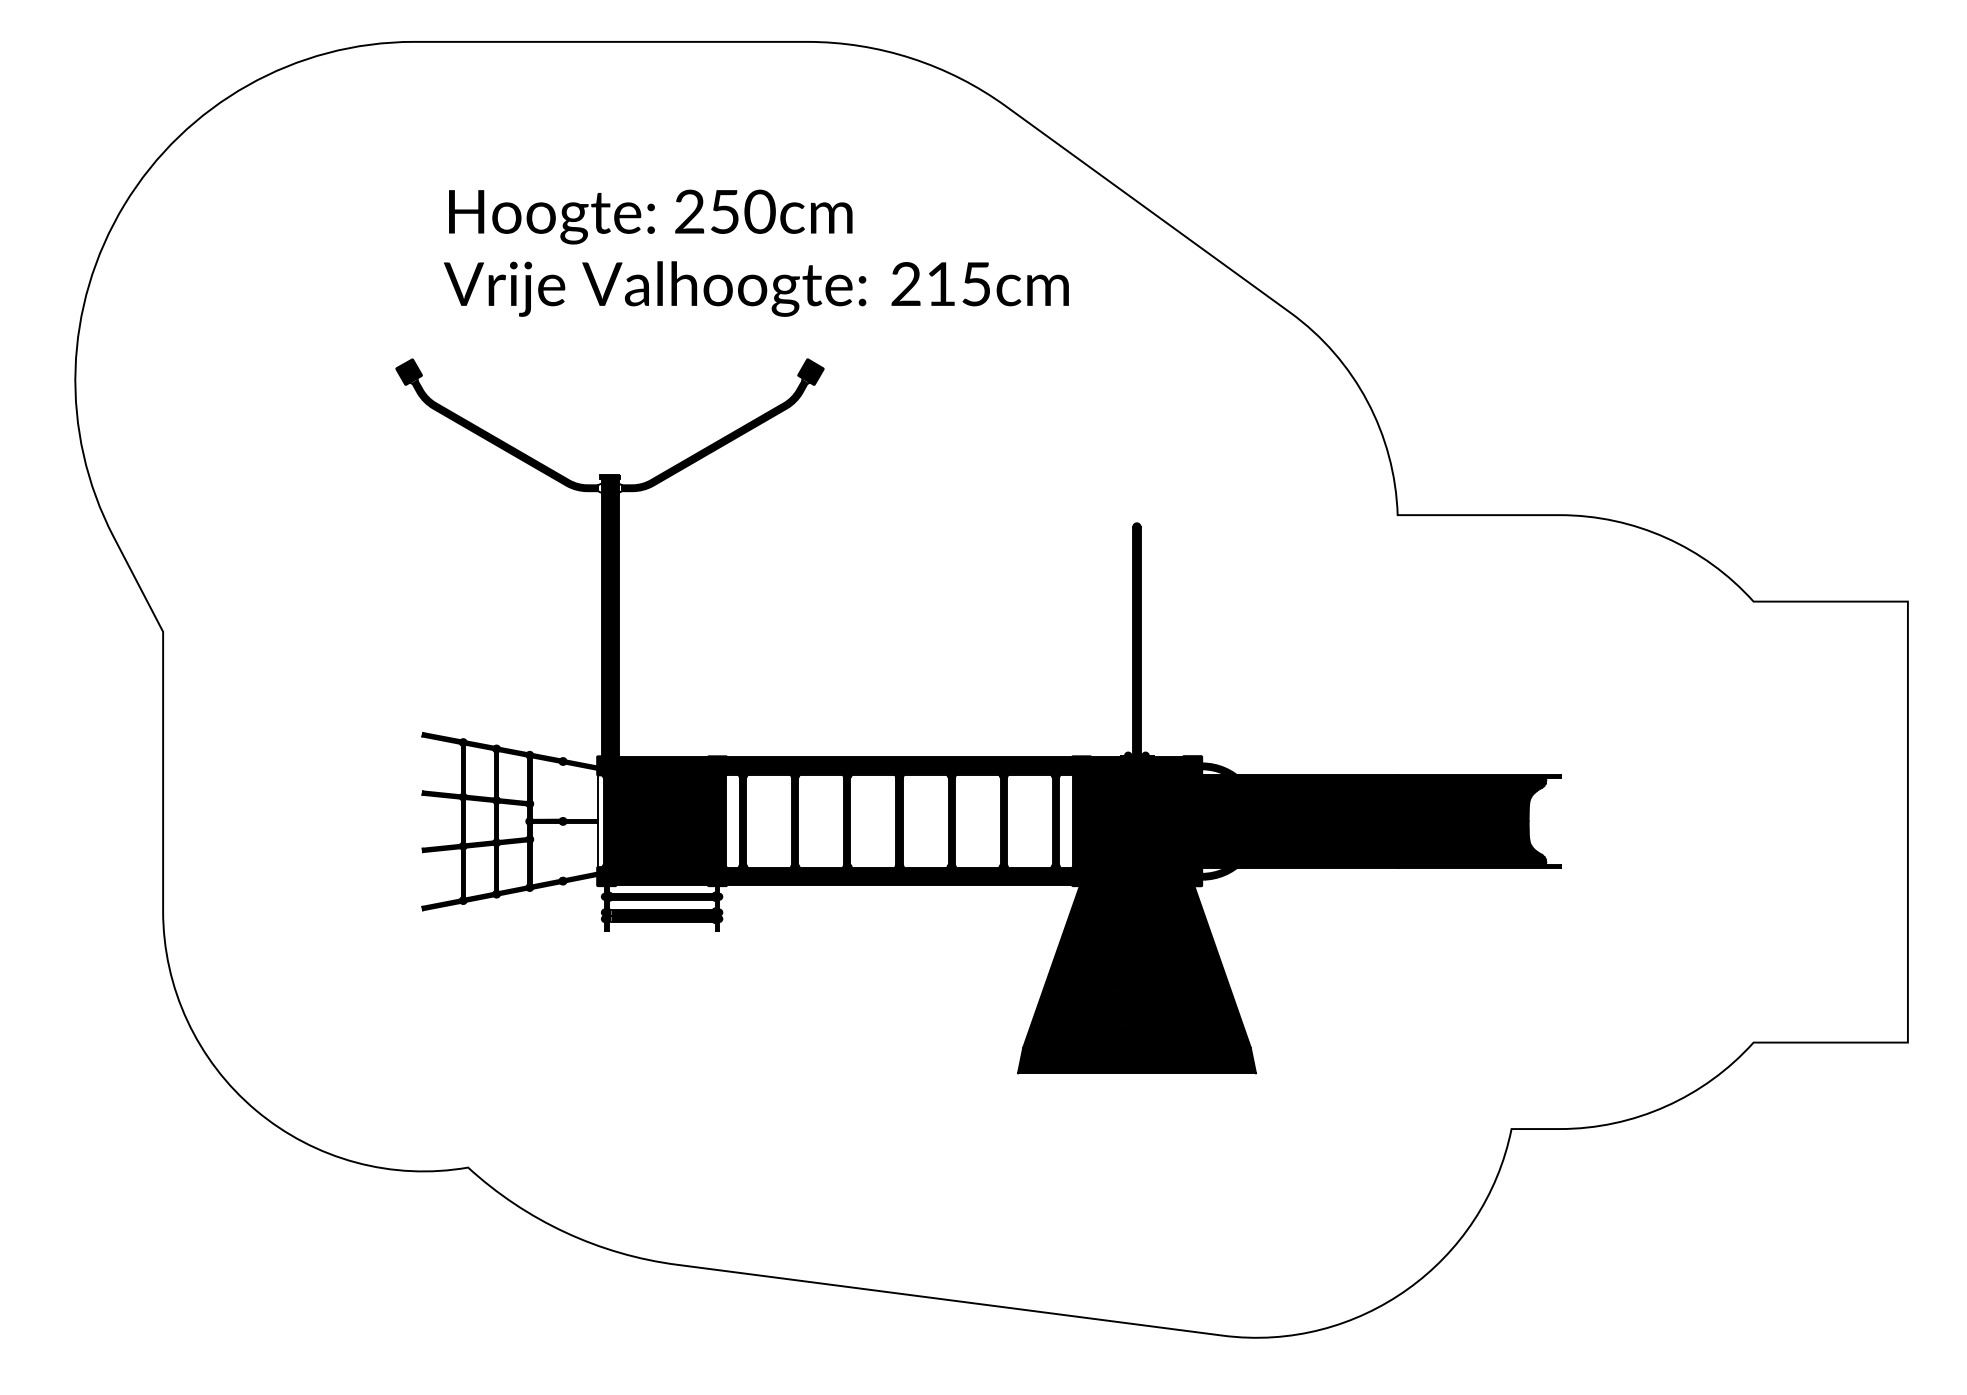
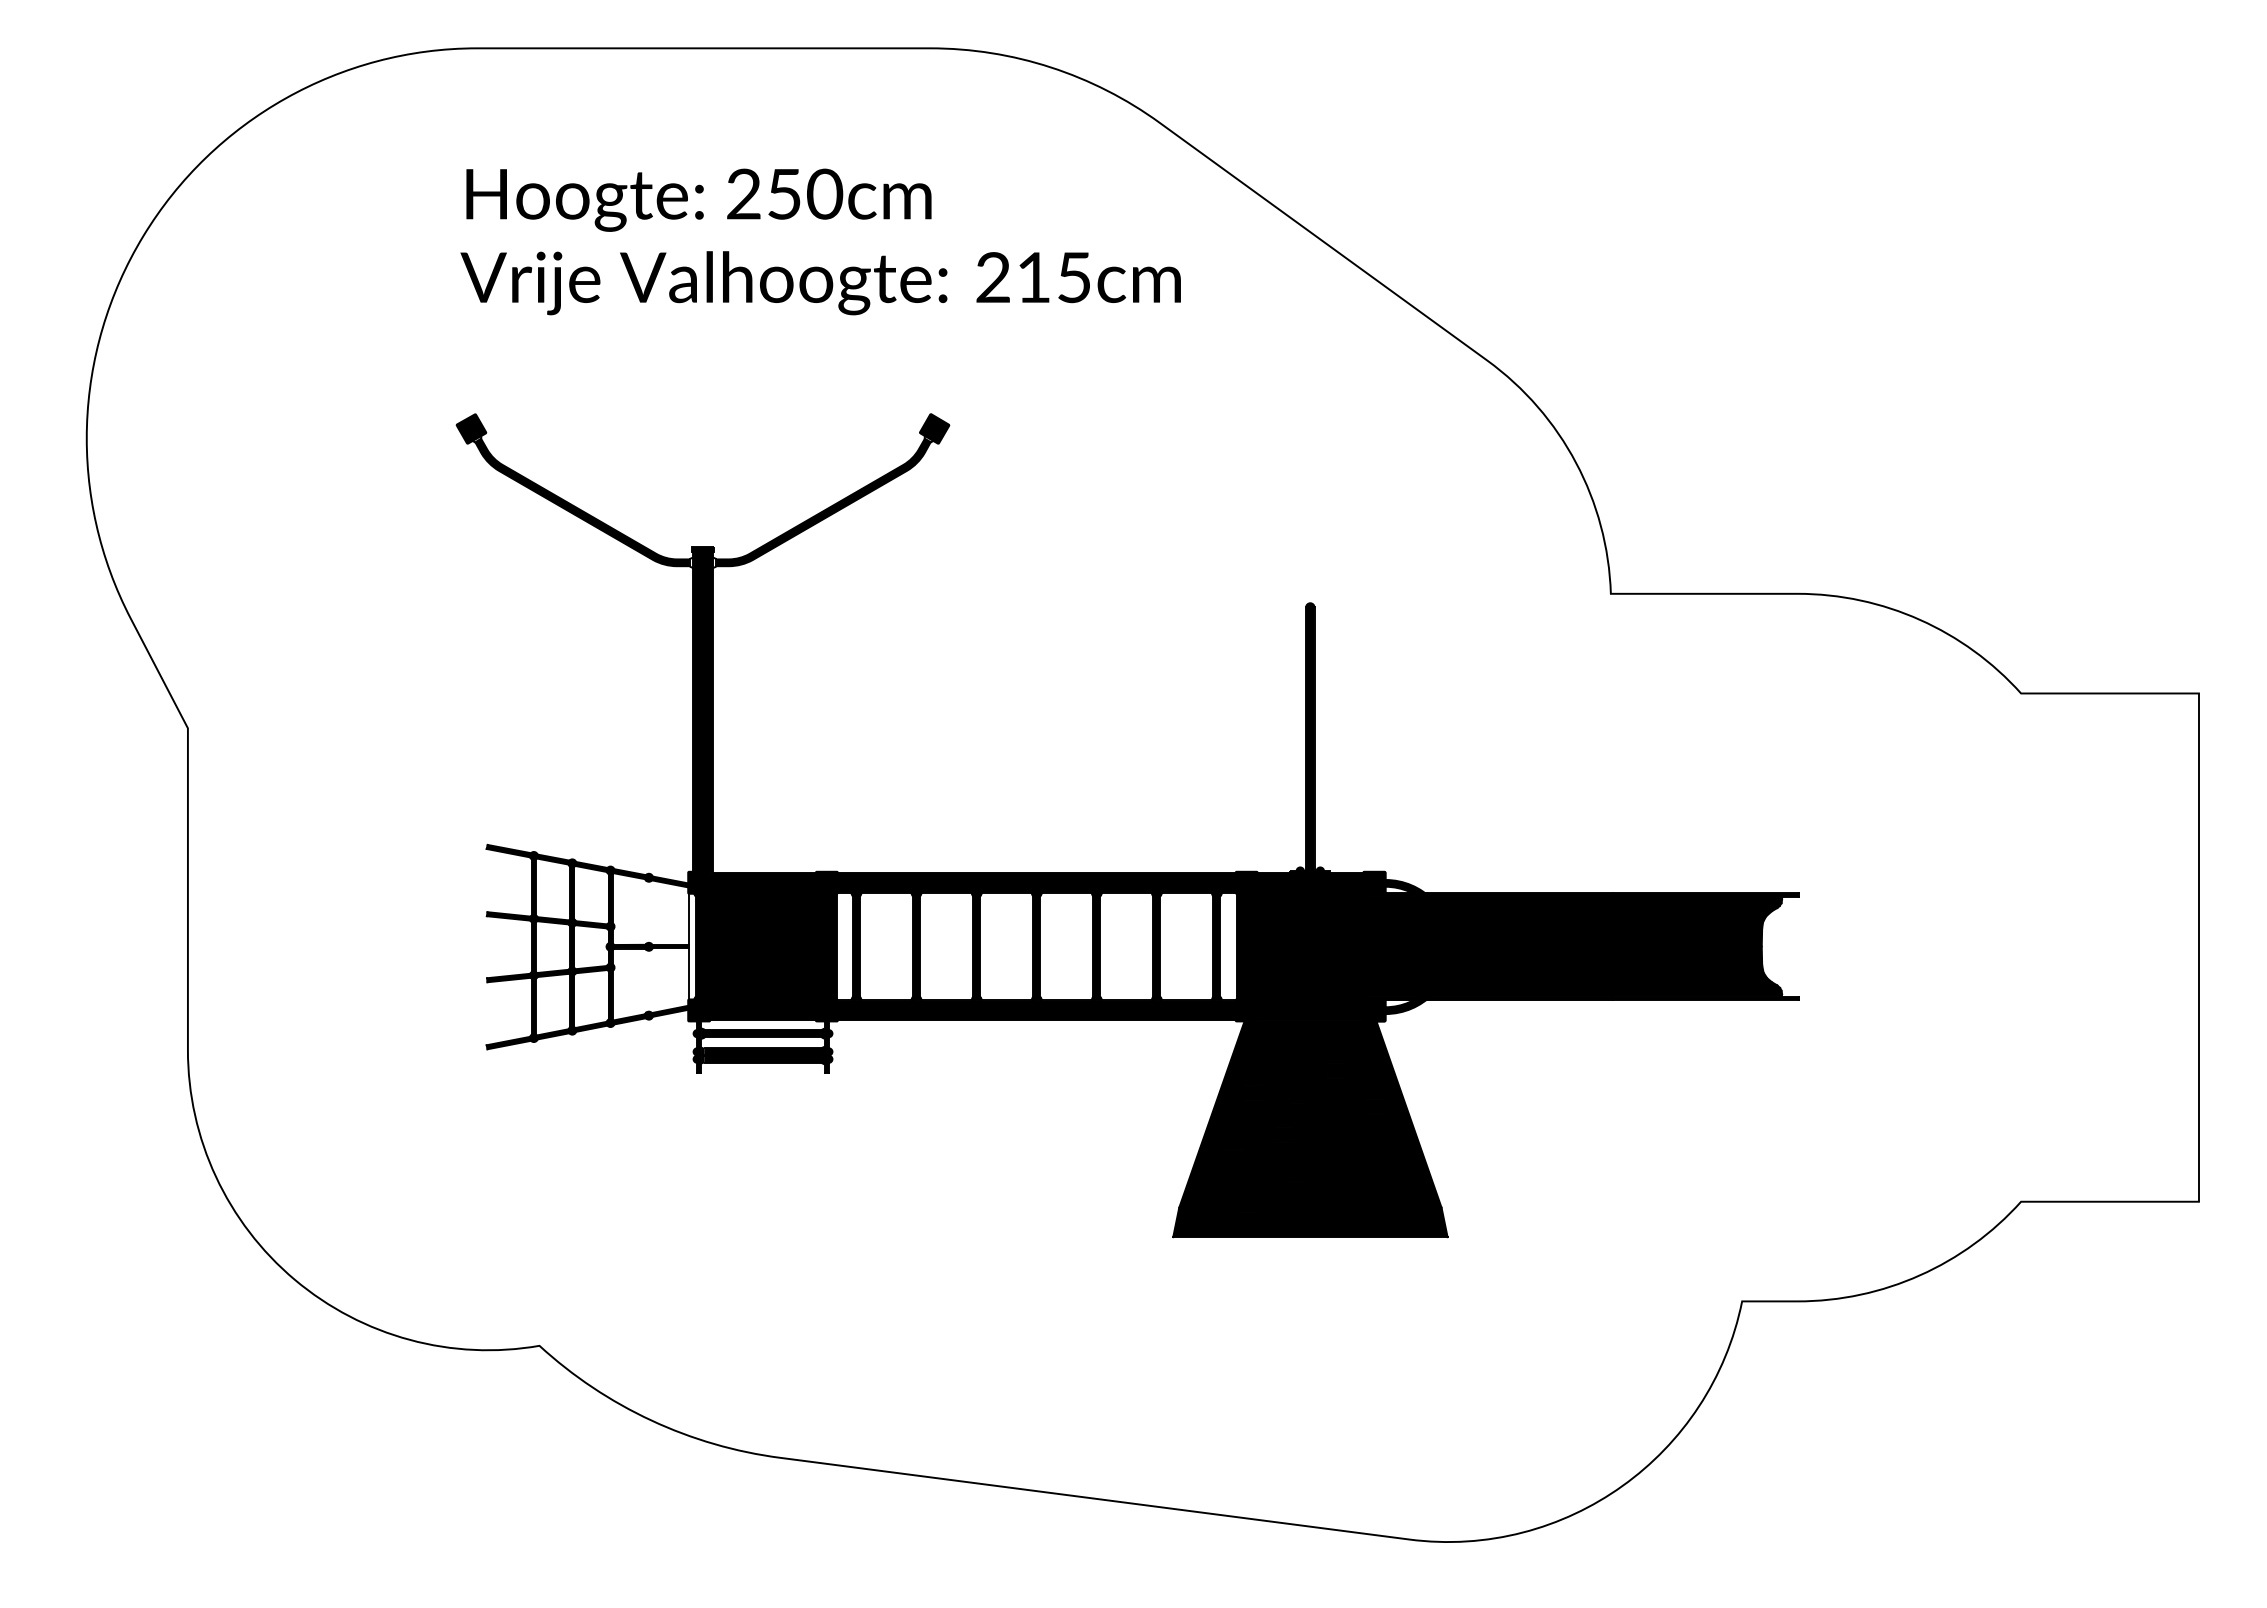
text: (756, 252) -> (820, 241), moved

